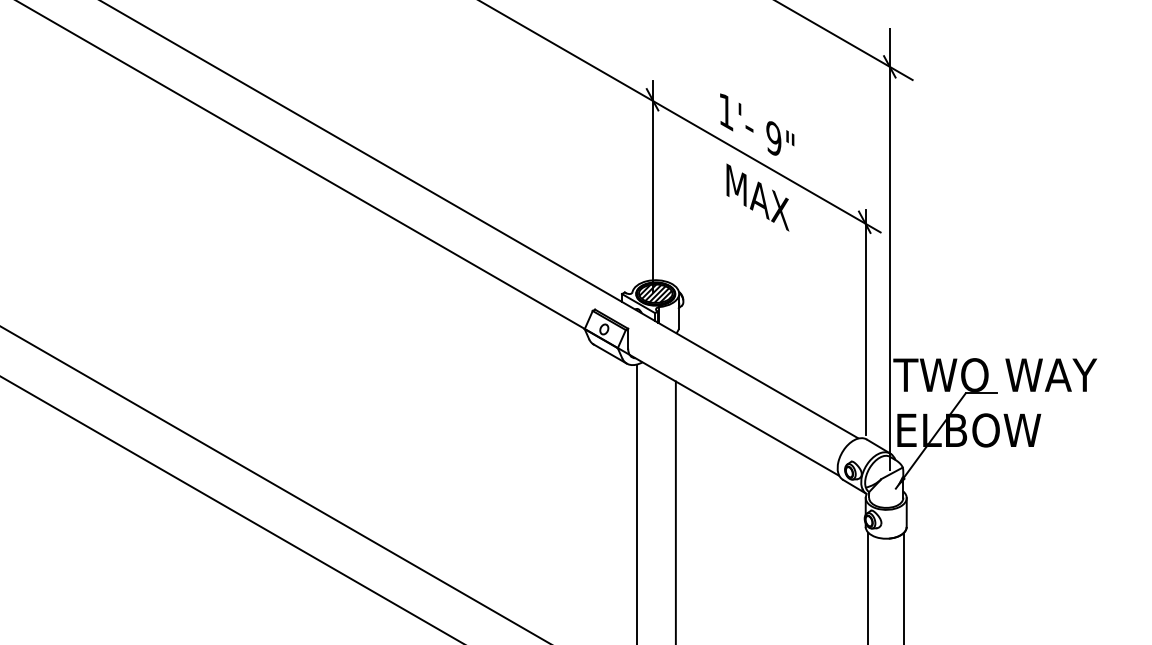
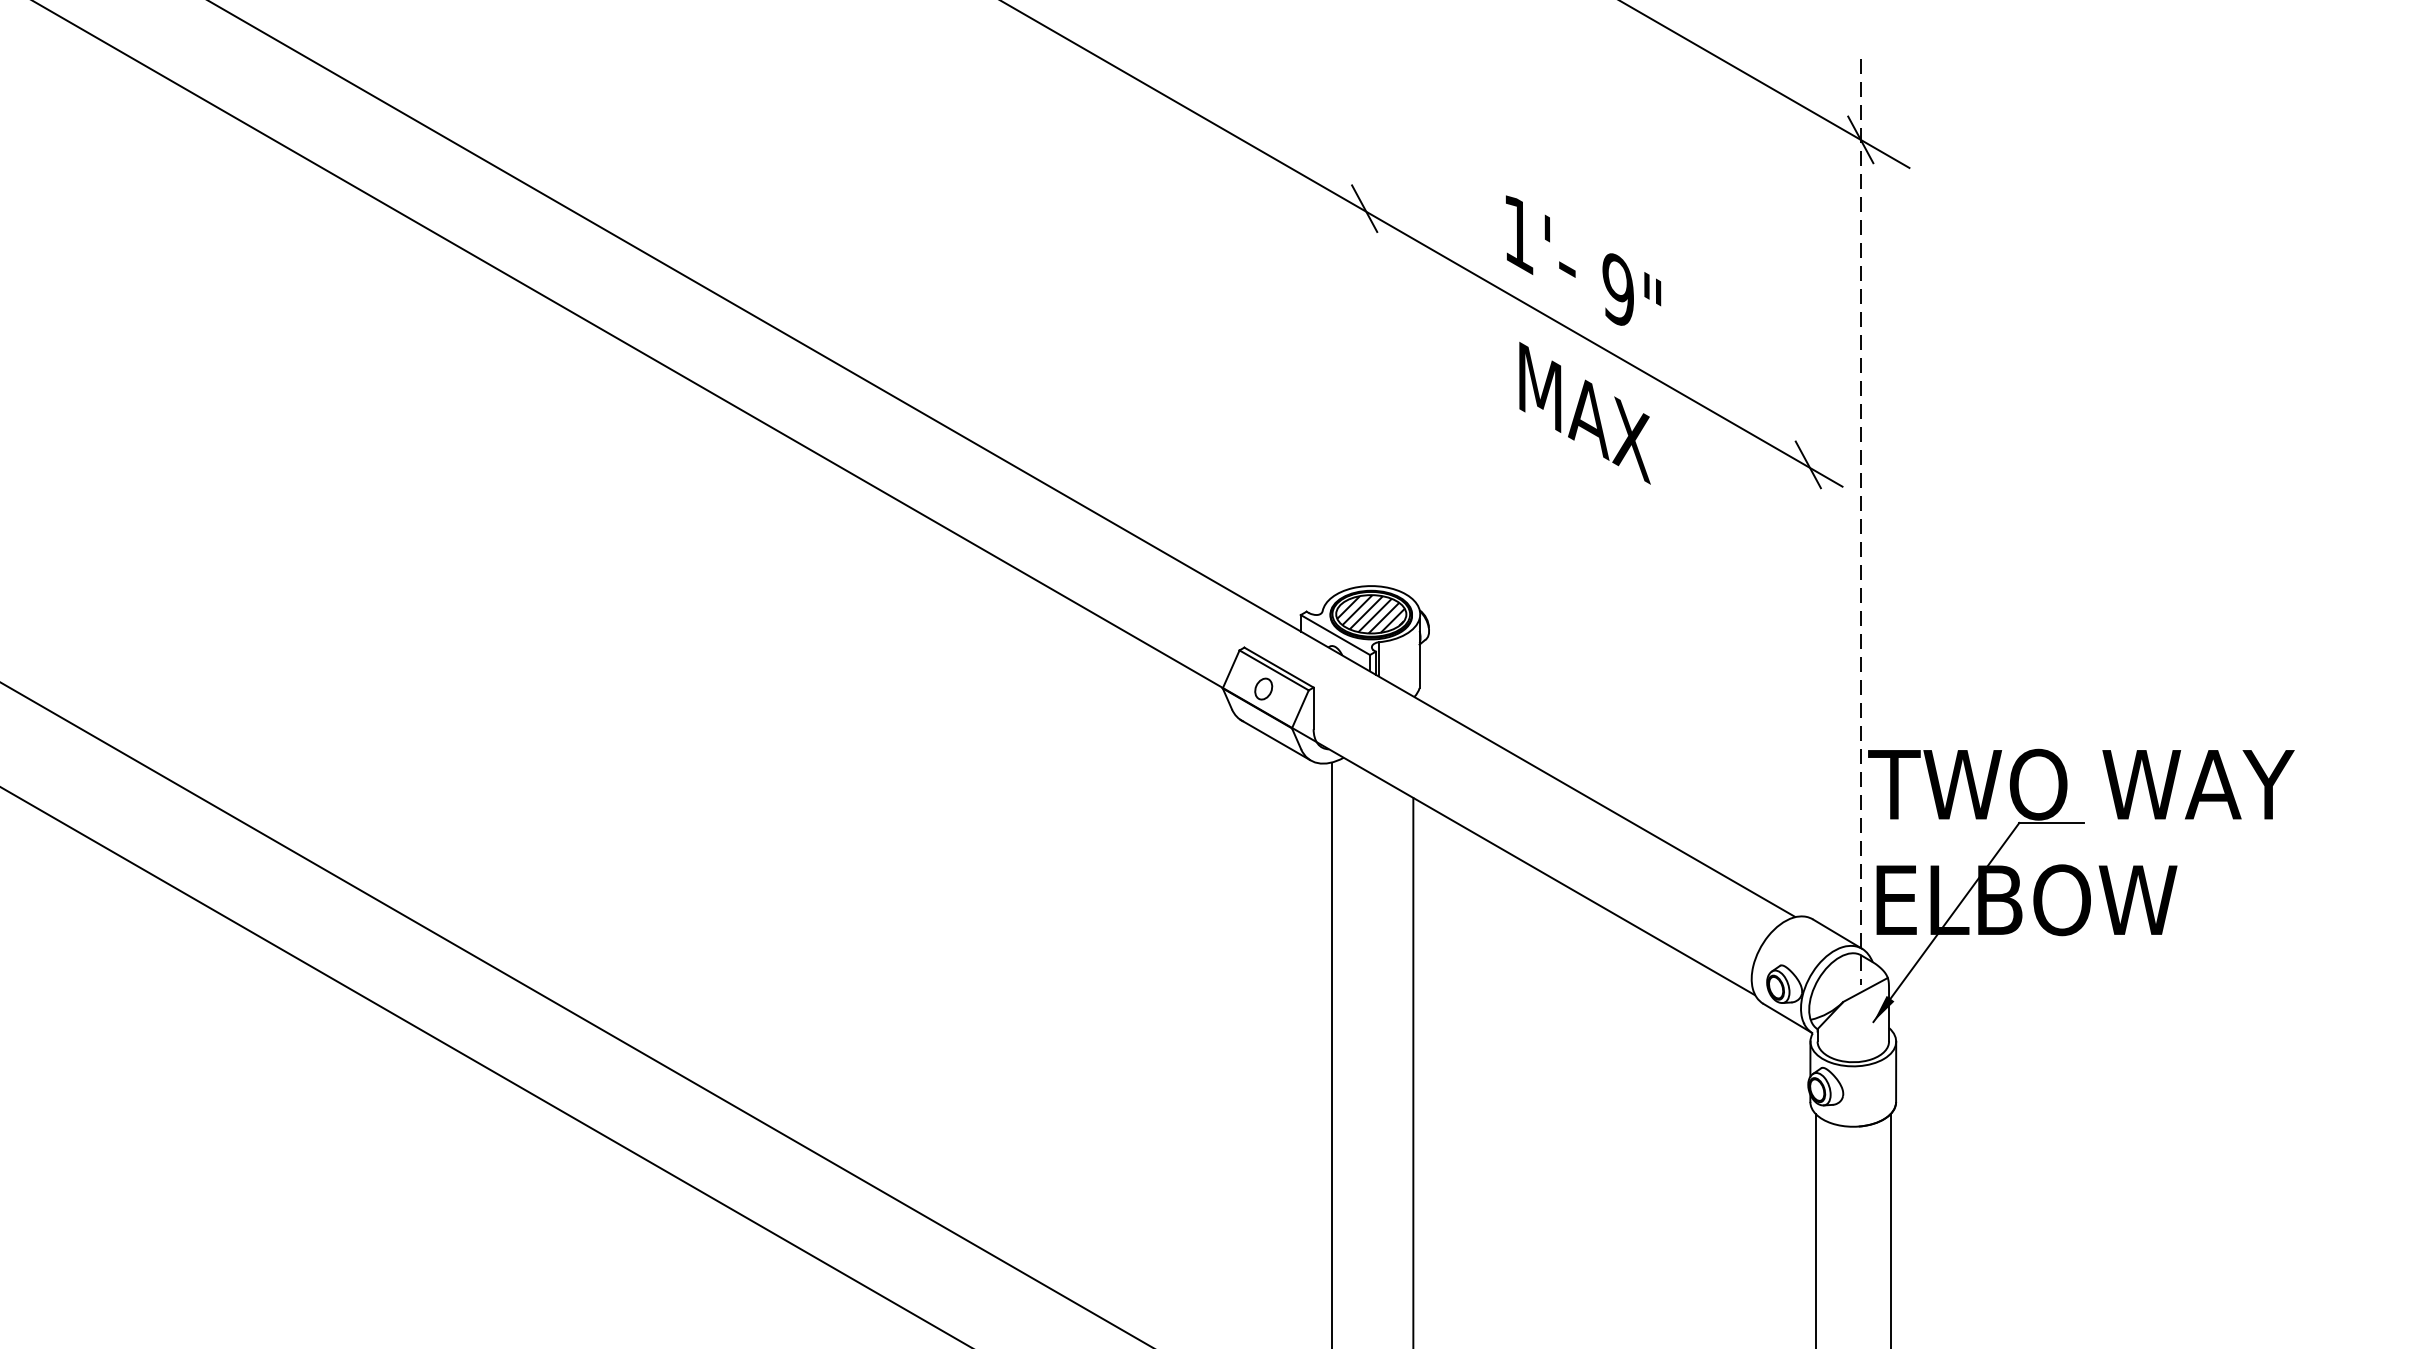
line: (653, 186) -> (1366, 390), removed
line: (889, 250) -> (1860, 523), solid -> dashed
line: (865, 322) -> (1809, 674), removed

